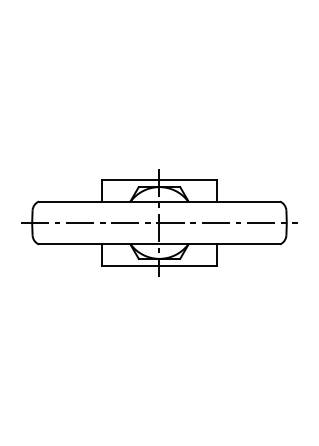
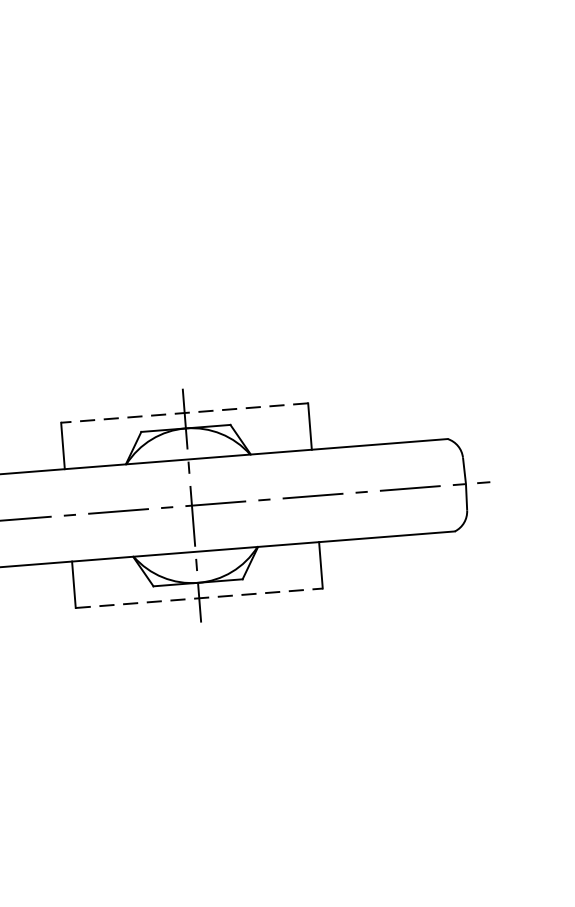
line: (158, 179) -> (182, 412), solid -> dashed
line: (159, 266) -> (199, 599), solid -> dashed

